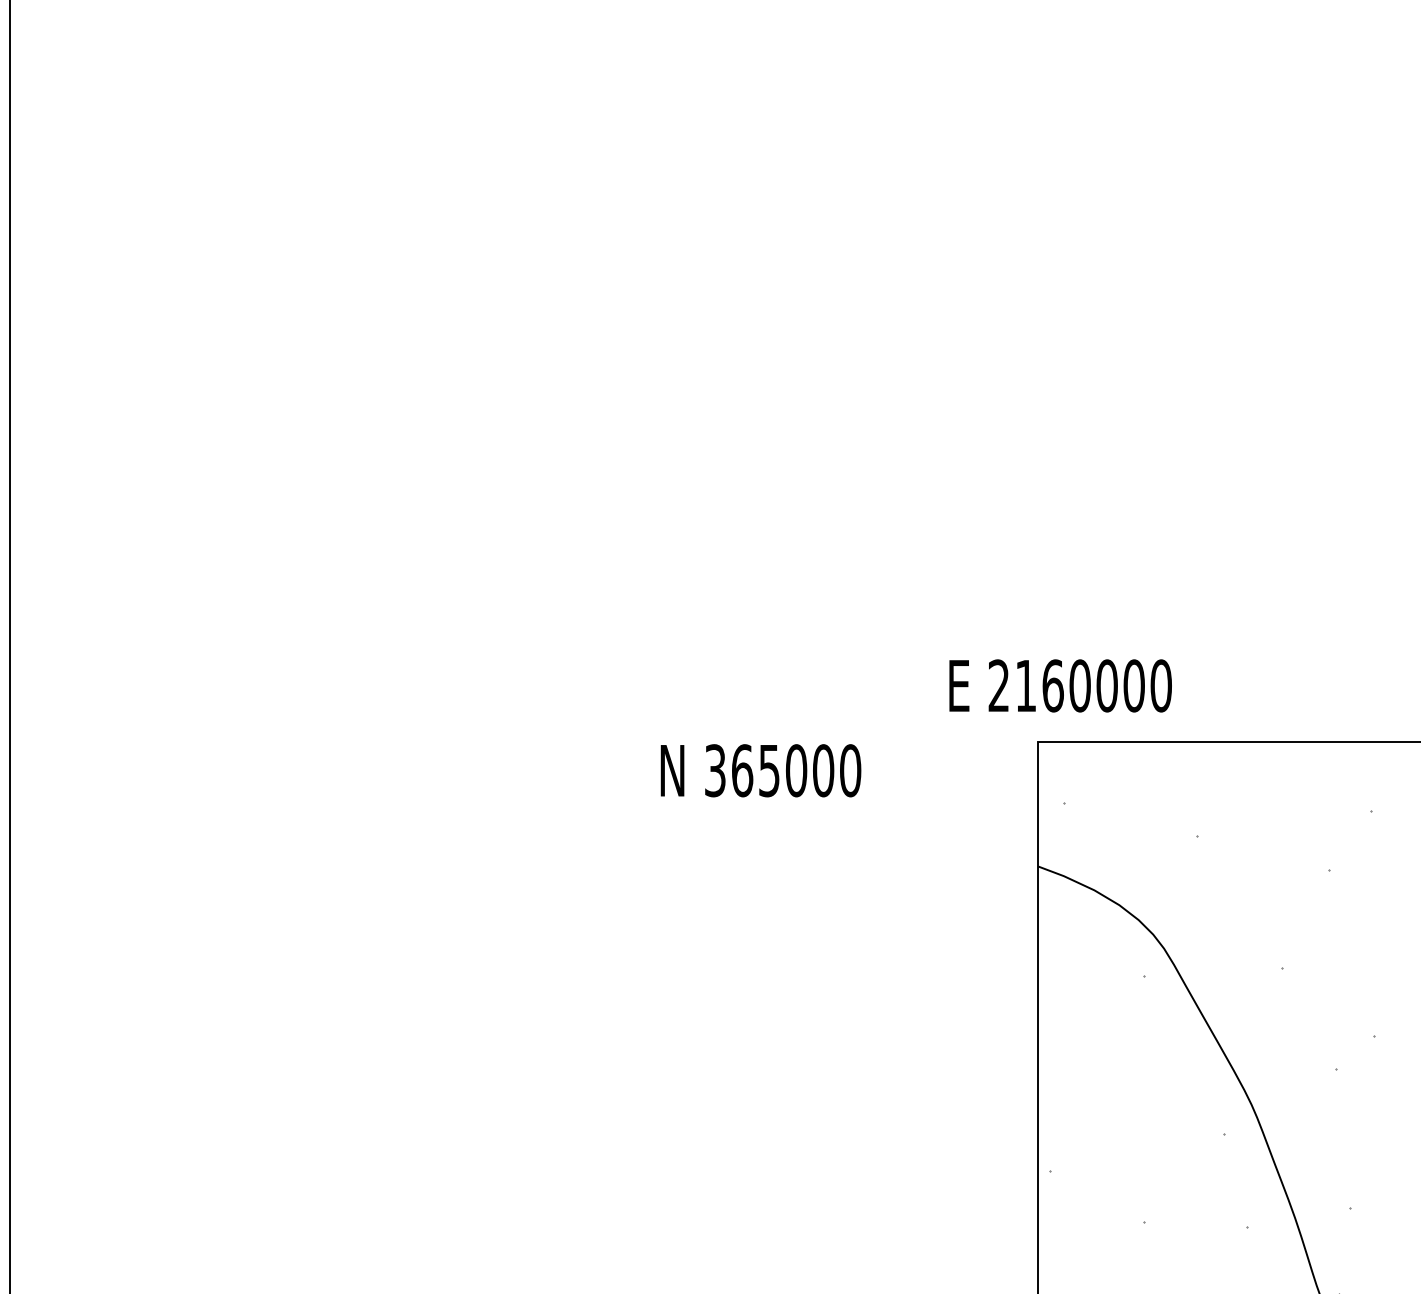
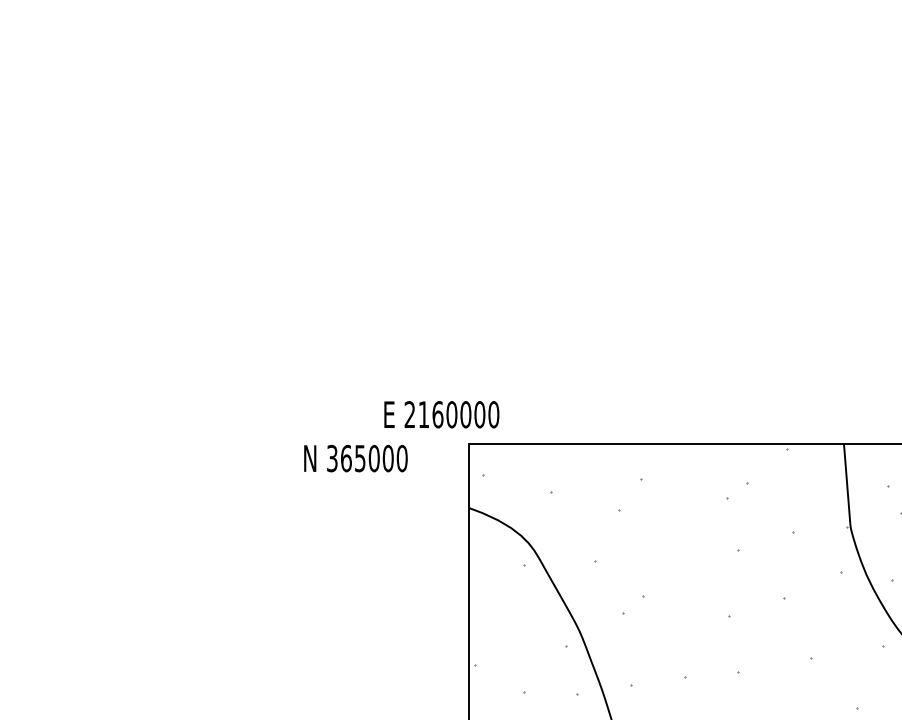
text: (1059, 685) -> (441, 414), moved
text: (760, 770) -> (355, 458), moved

